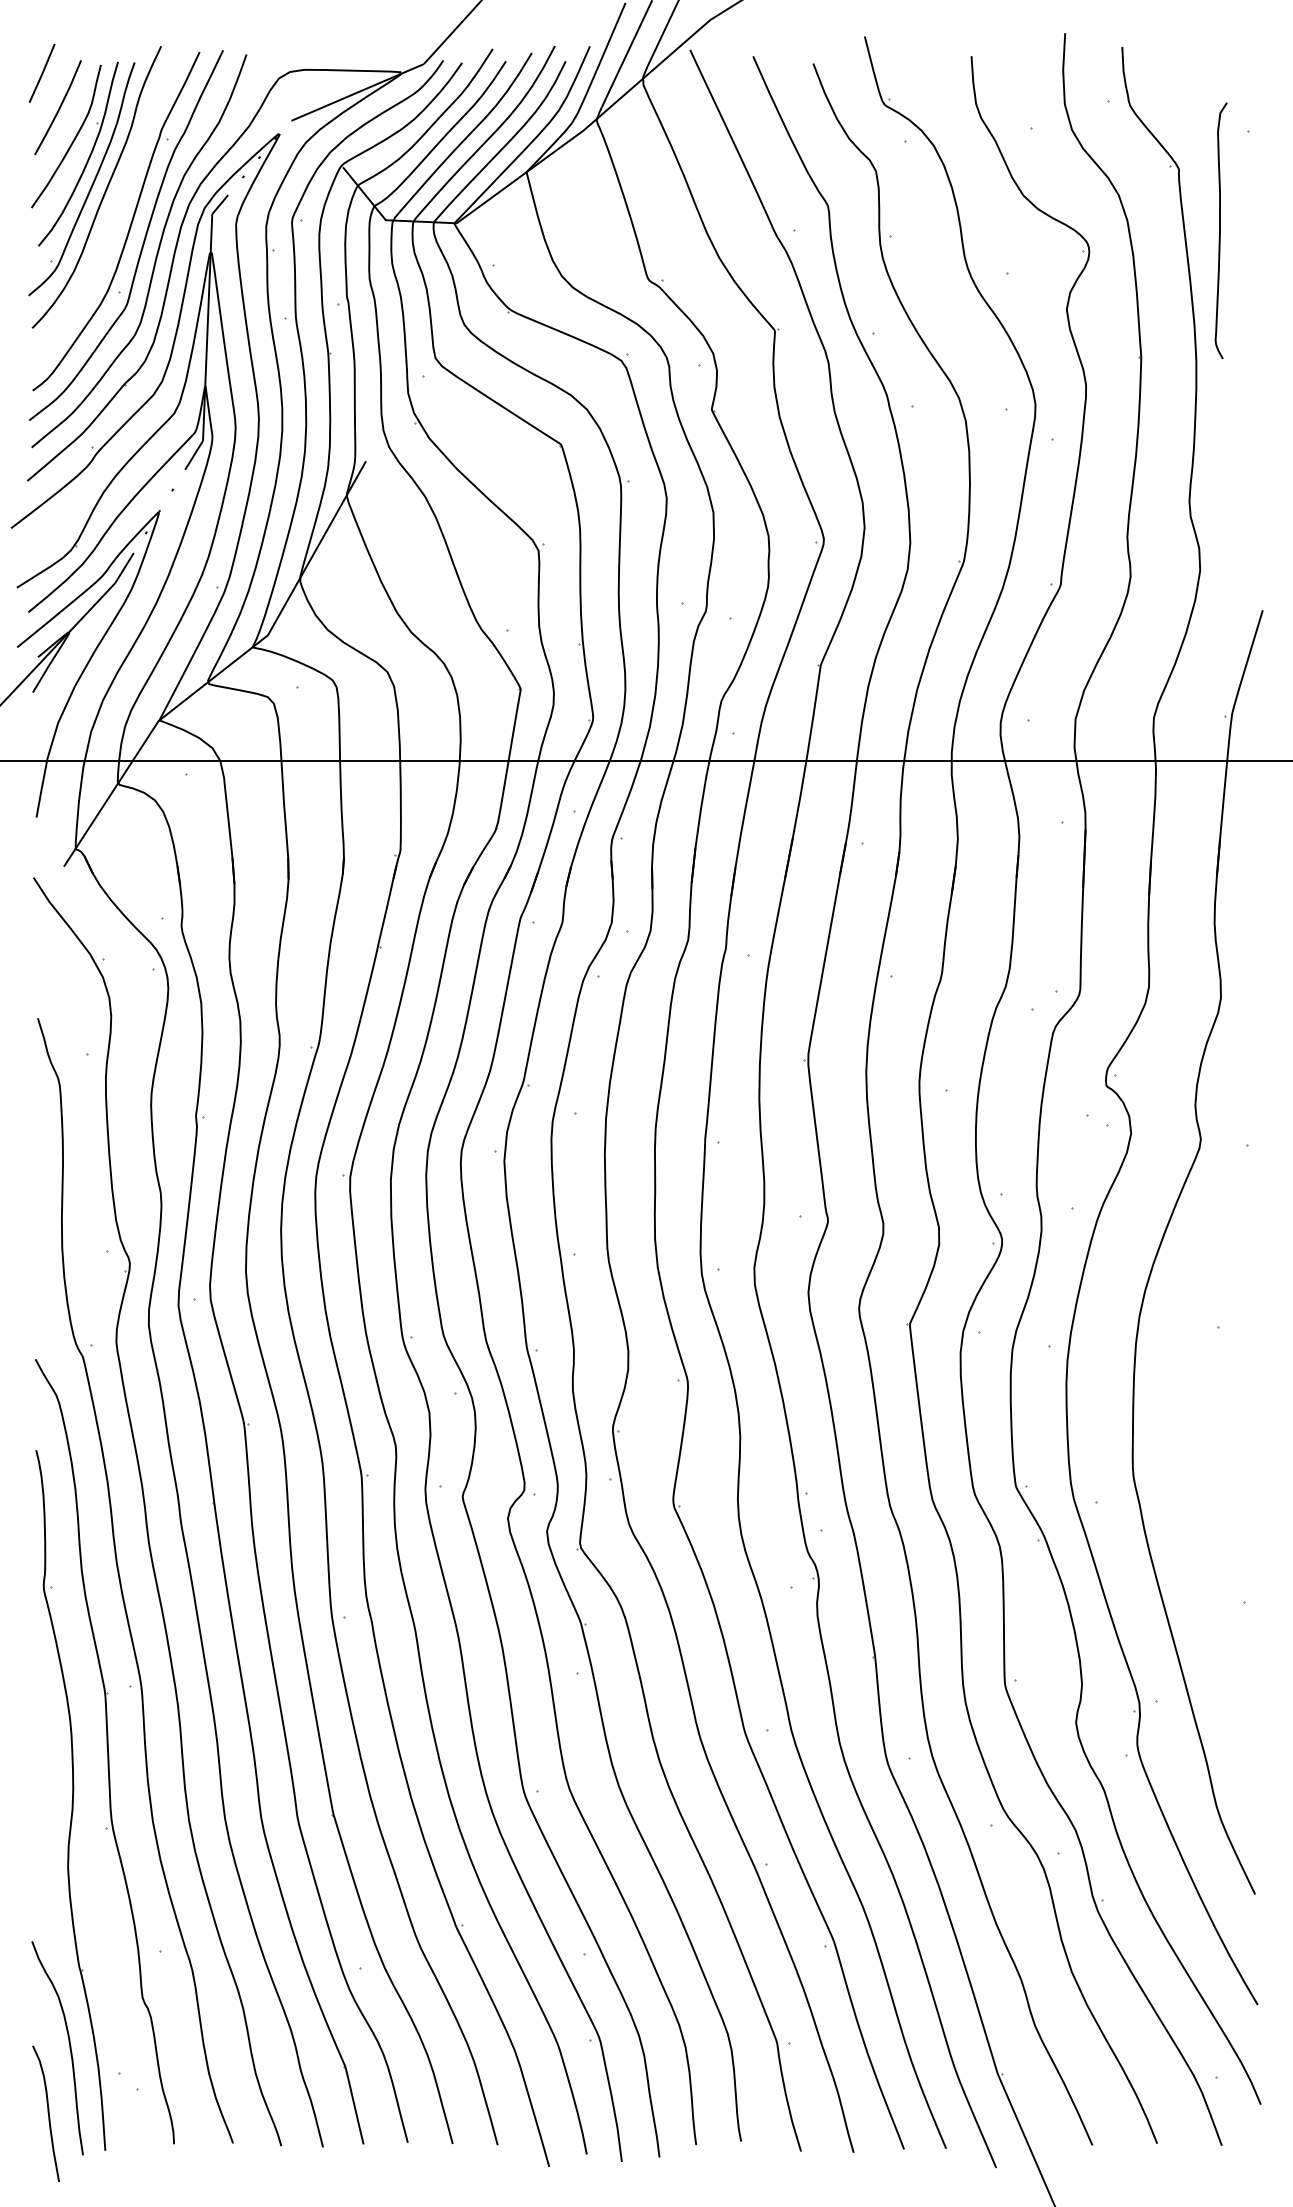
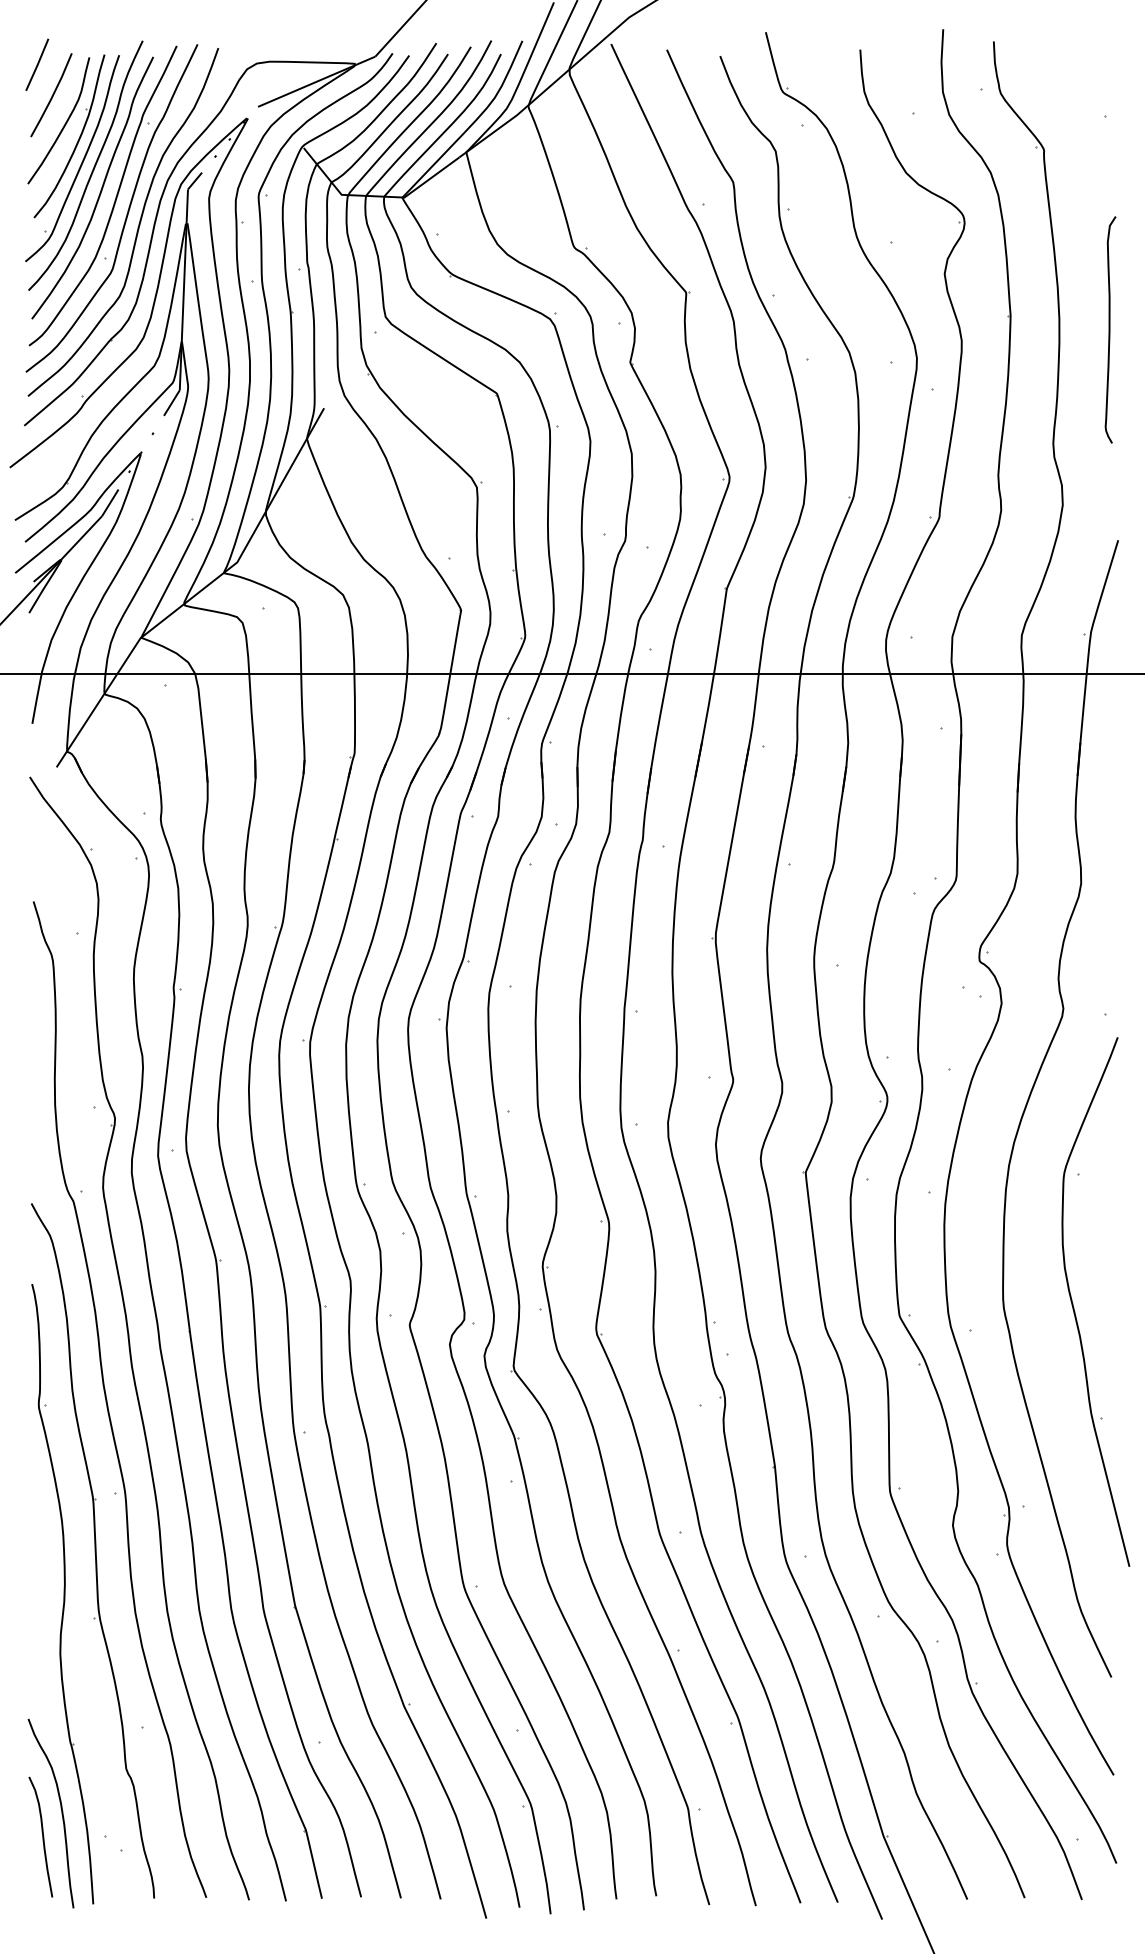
curve: (113, 214) -> (100, 189), added
curve: (1220, 230) -> (1109, 329), moved
curve: (1213, 1477) -> (1074, 1308), added
curve: (47, 2113) -> (42, 1836), moved

